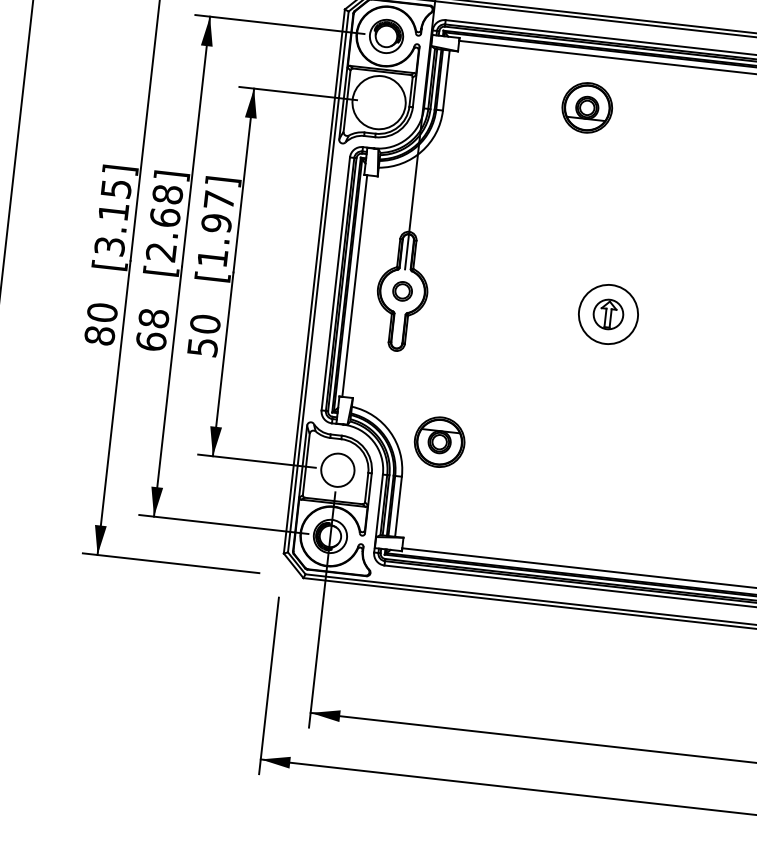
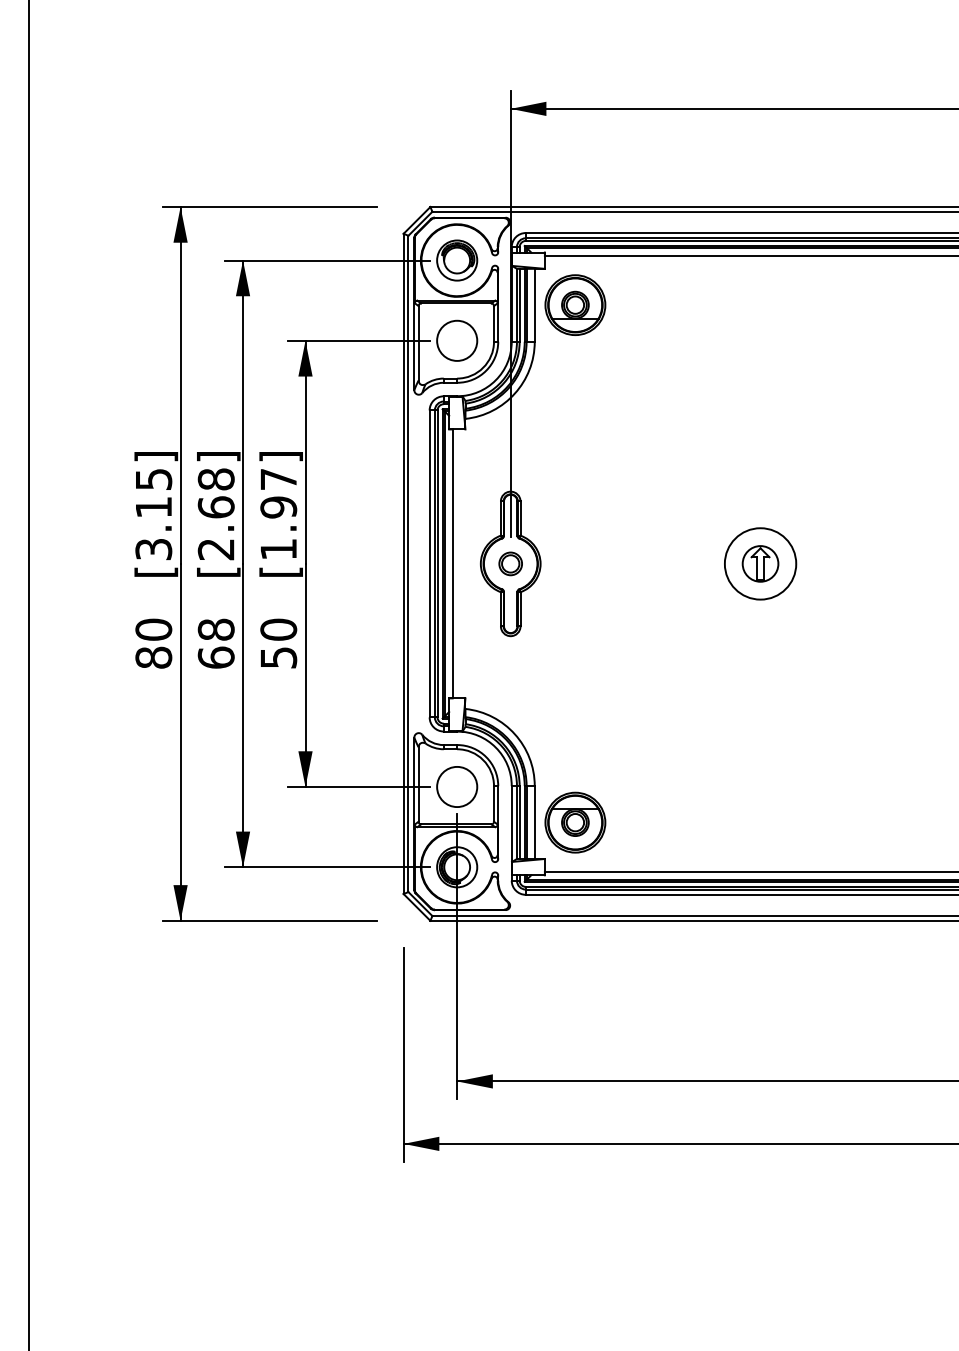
circle: (379, 102) -> (457, 340), size x0.62
part: (587, 107) -> (575, 304), moved
part: (439, 442) -> (575, 822), moved

